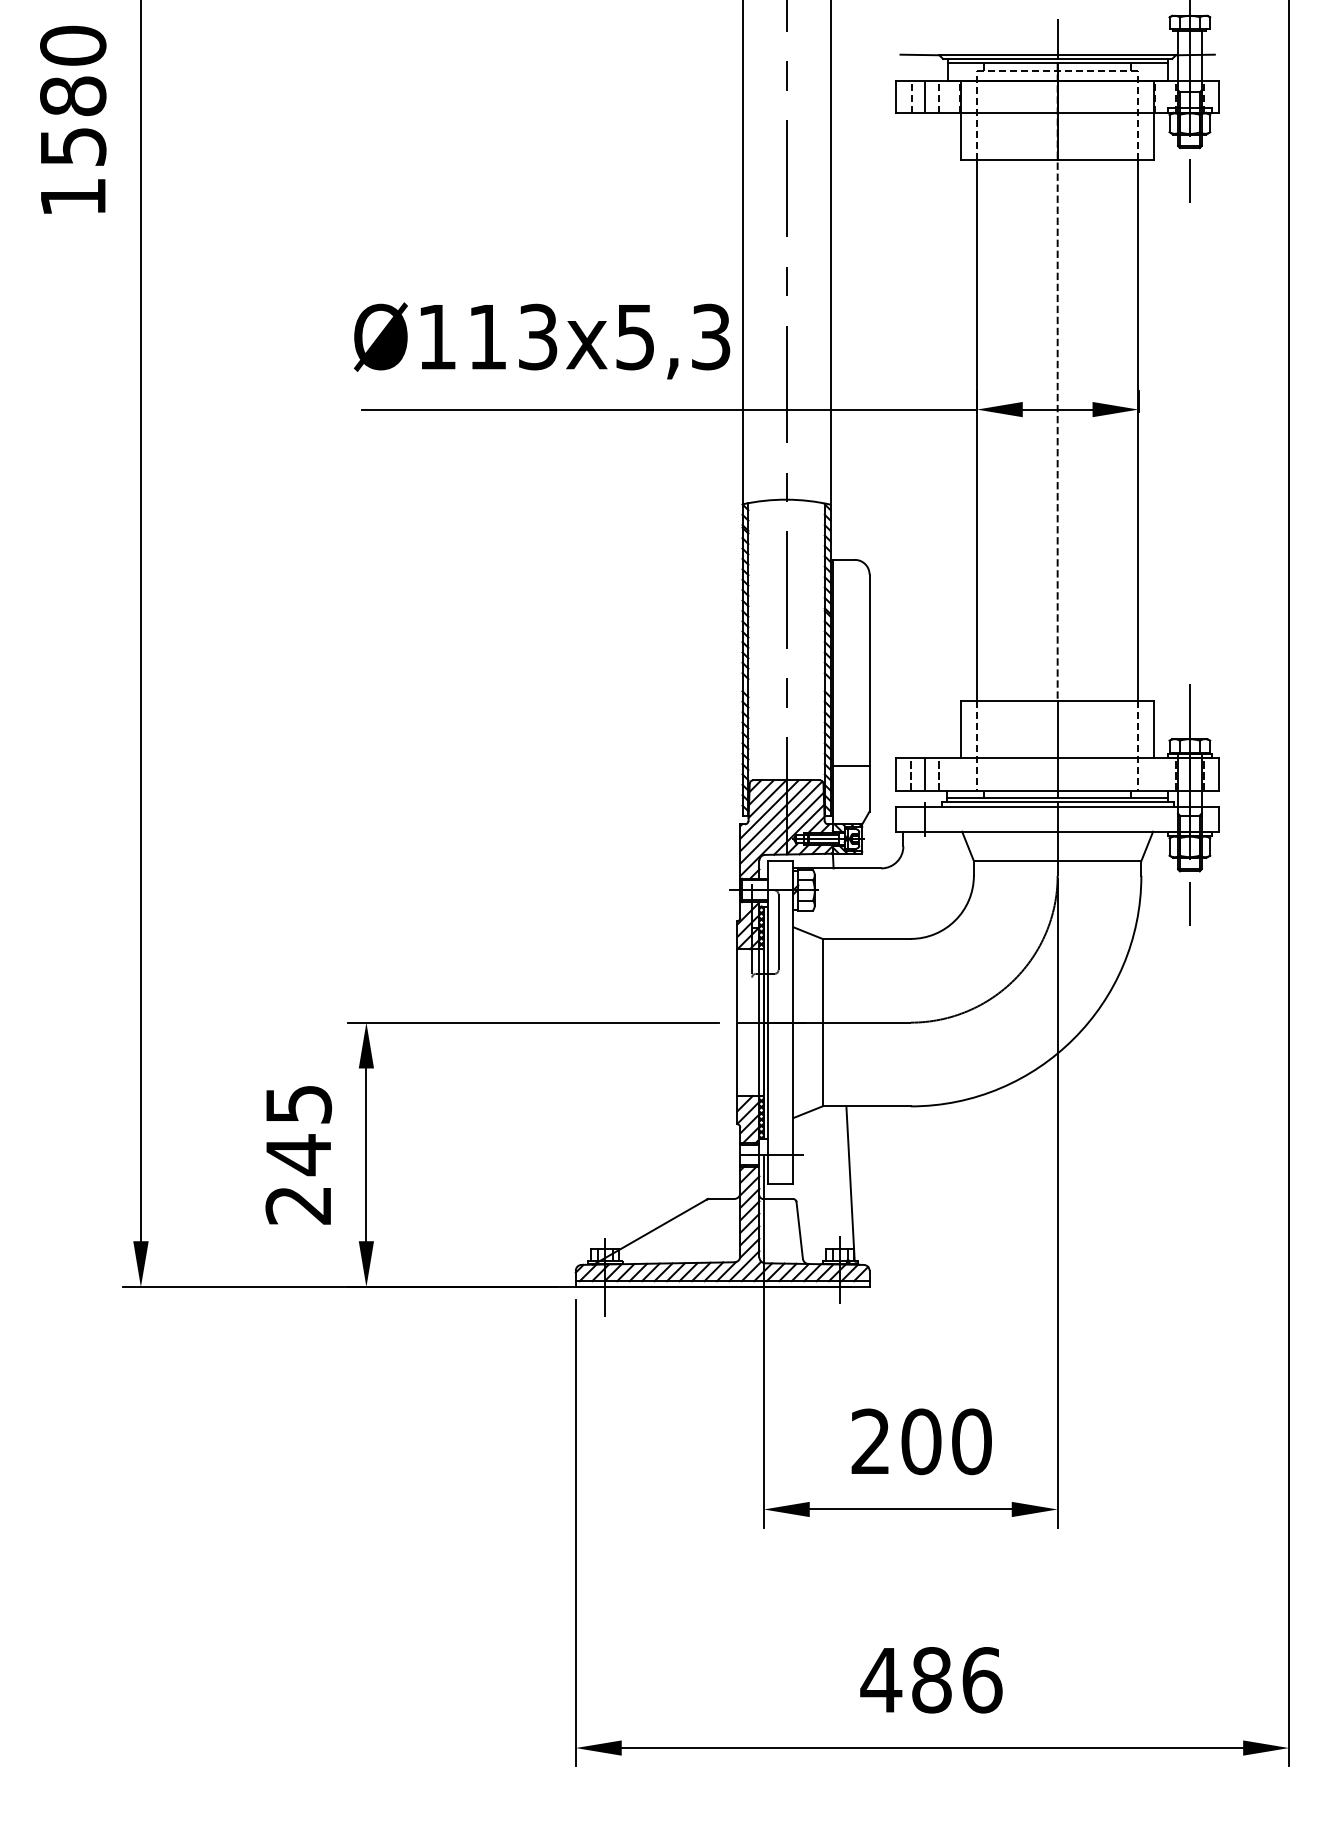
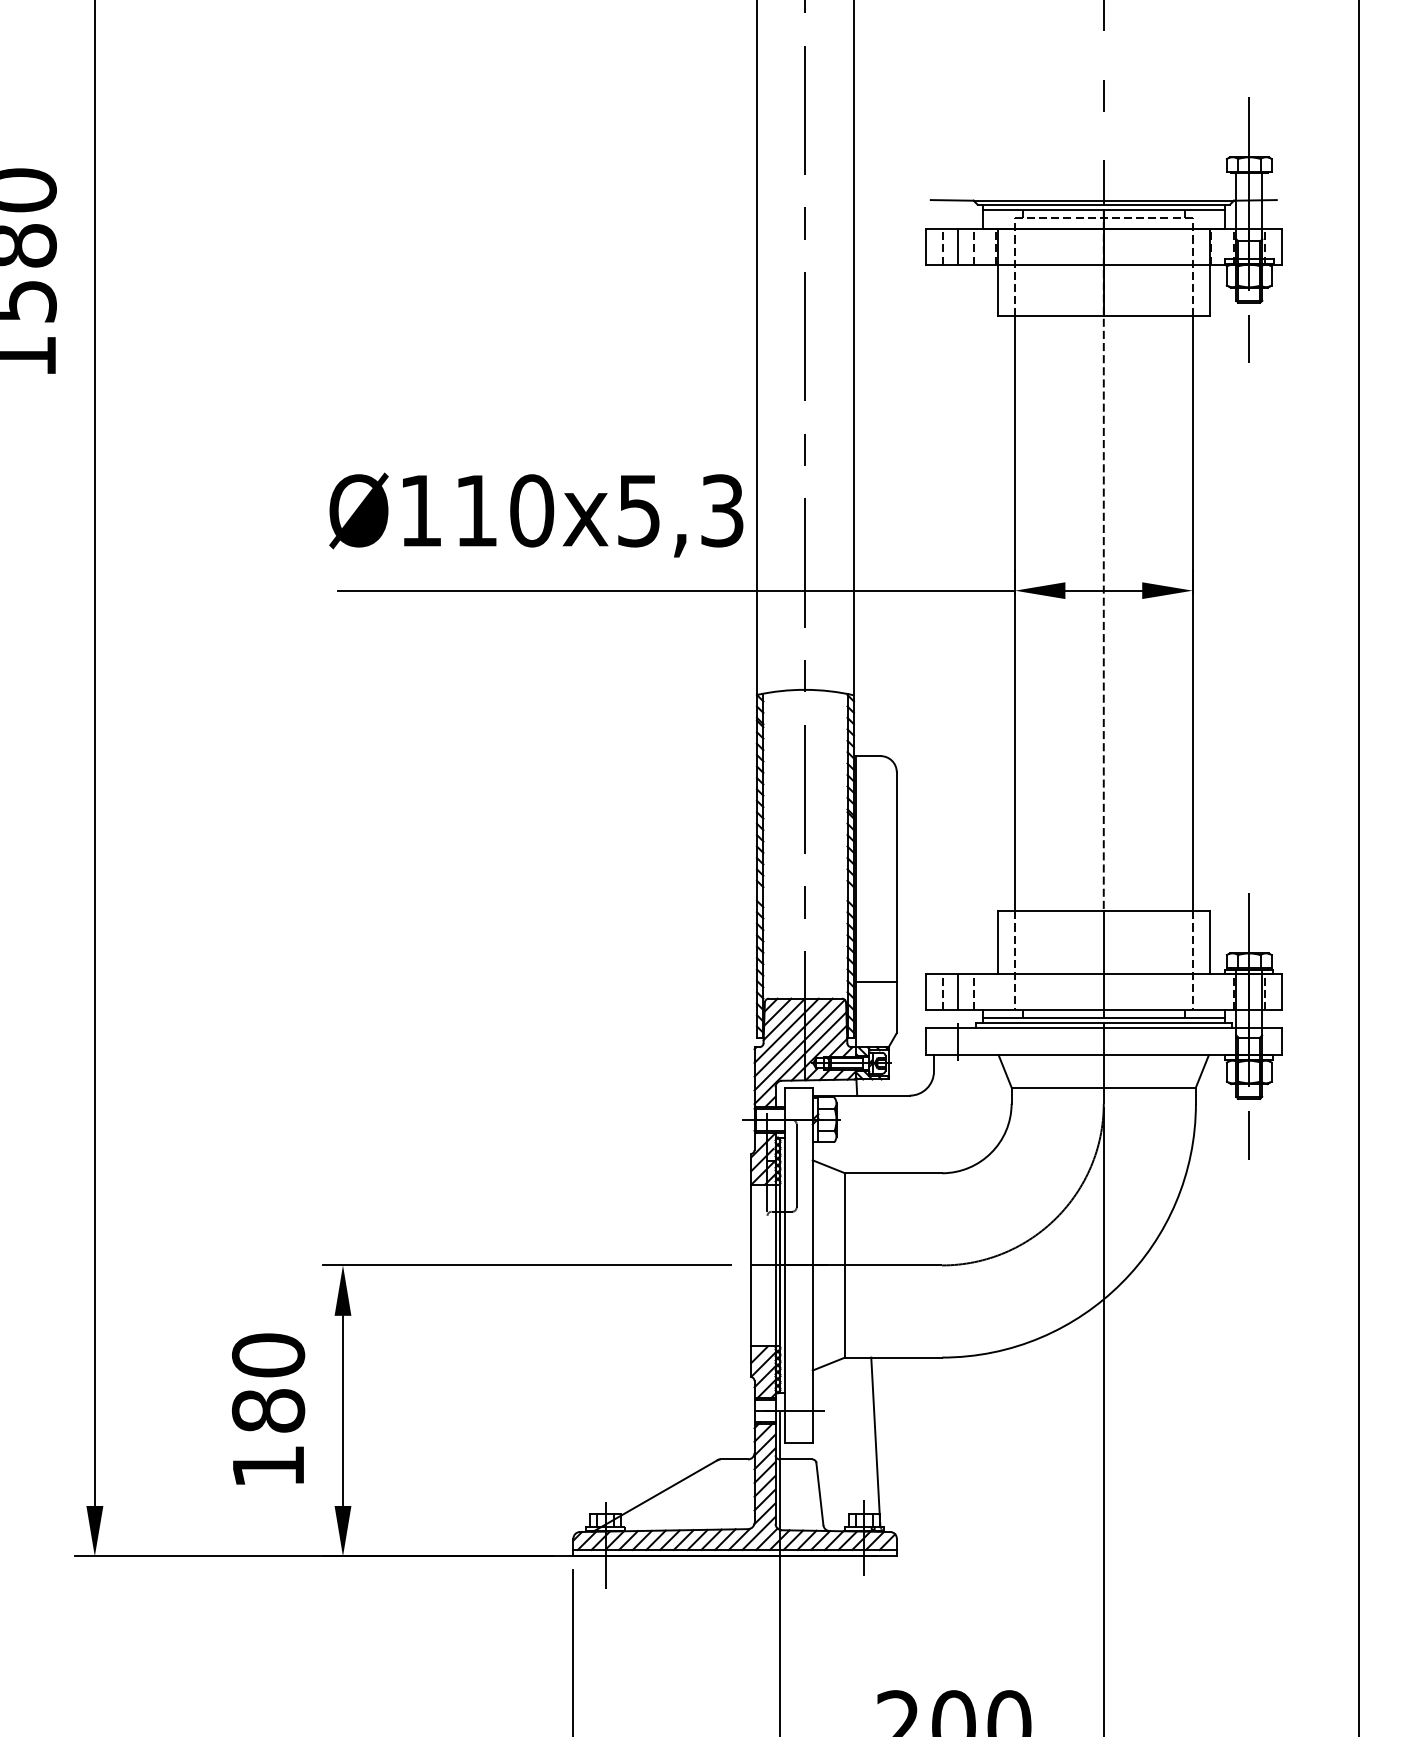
text: (538, 336) -> (532, 510), Ø113x5,3 -> Ø110x5,3
text: (298, 1154) -> (268, 1410), 245 -> 180

